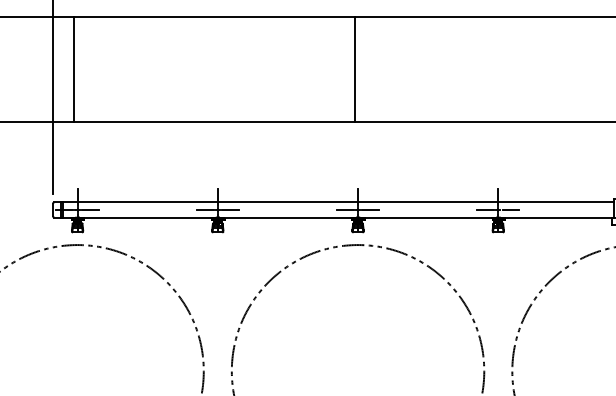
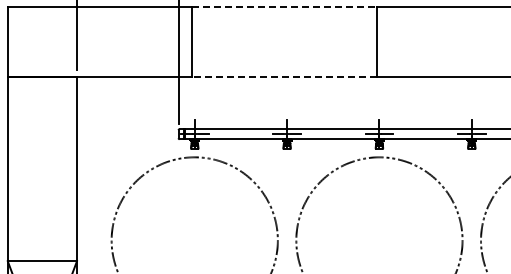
line: (215, 17) -> (285, 7), solid -> dashed
line: (213, 122) -> (284, 76), solid -> dashed

